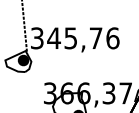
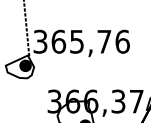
text: (53, 38) -> (58, 41), 345,76 -> 365,76

